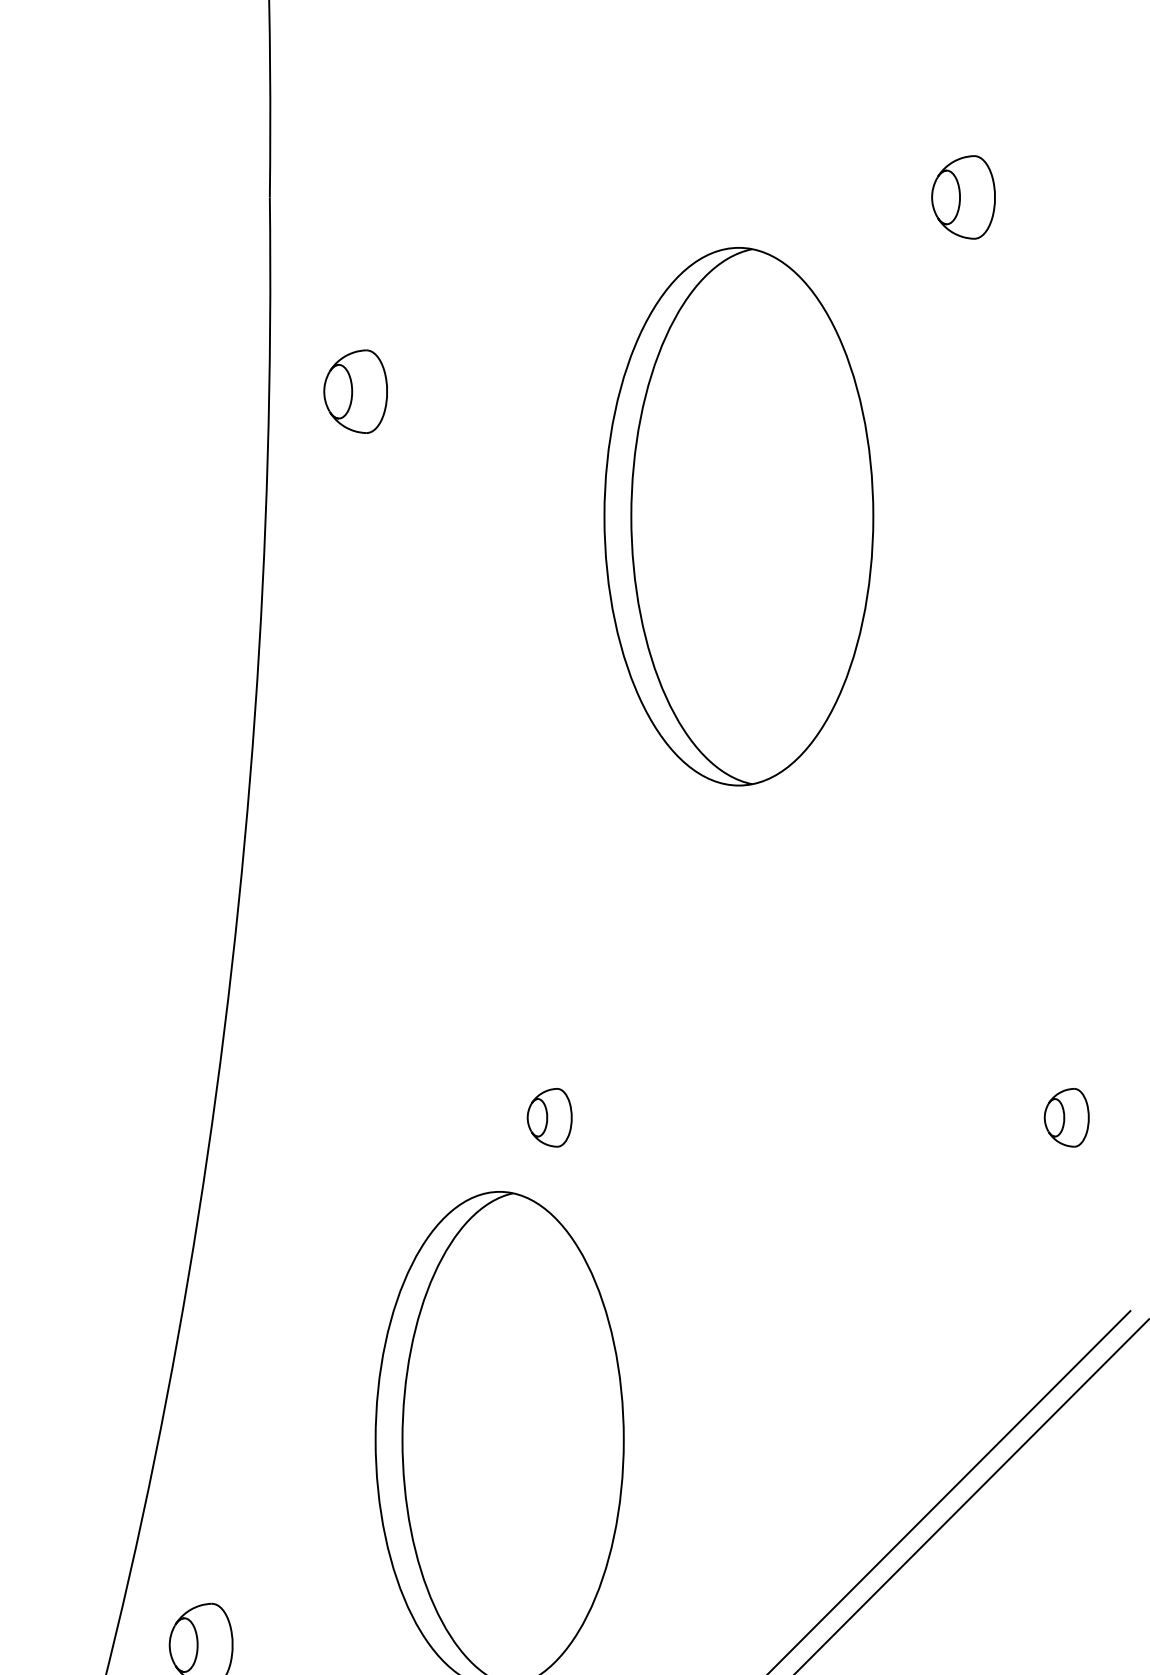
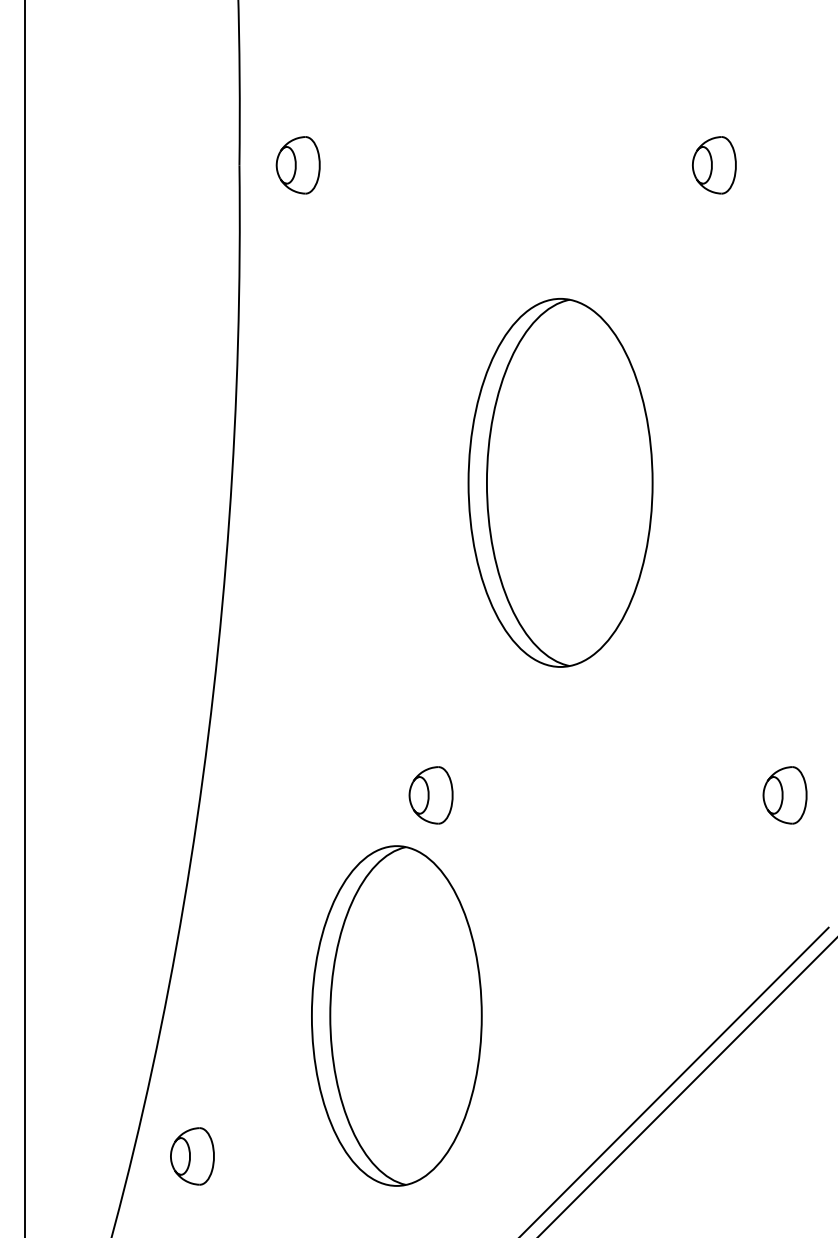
part: (354, 391) -> (297, 165), moved
part: (738, 516) -> (560, 482), moved
part: (548, 1117) -> (430, 795), size x1.43
part: (1065, 1117) -> (784, 795), size x1.43

